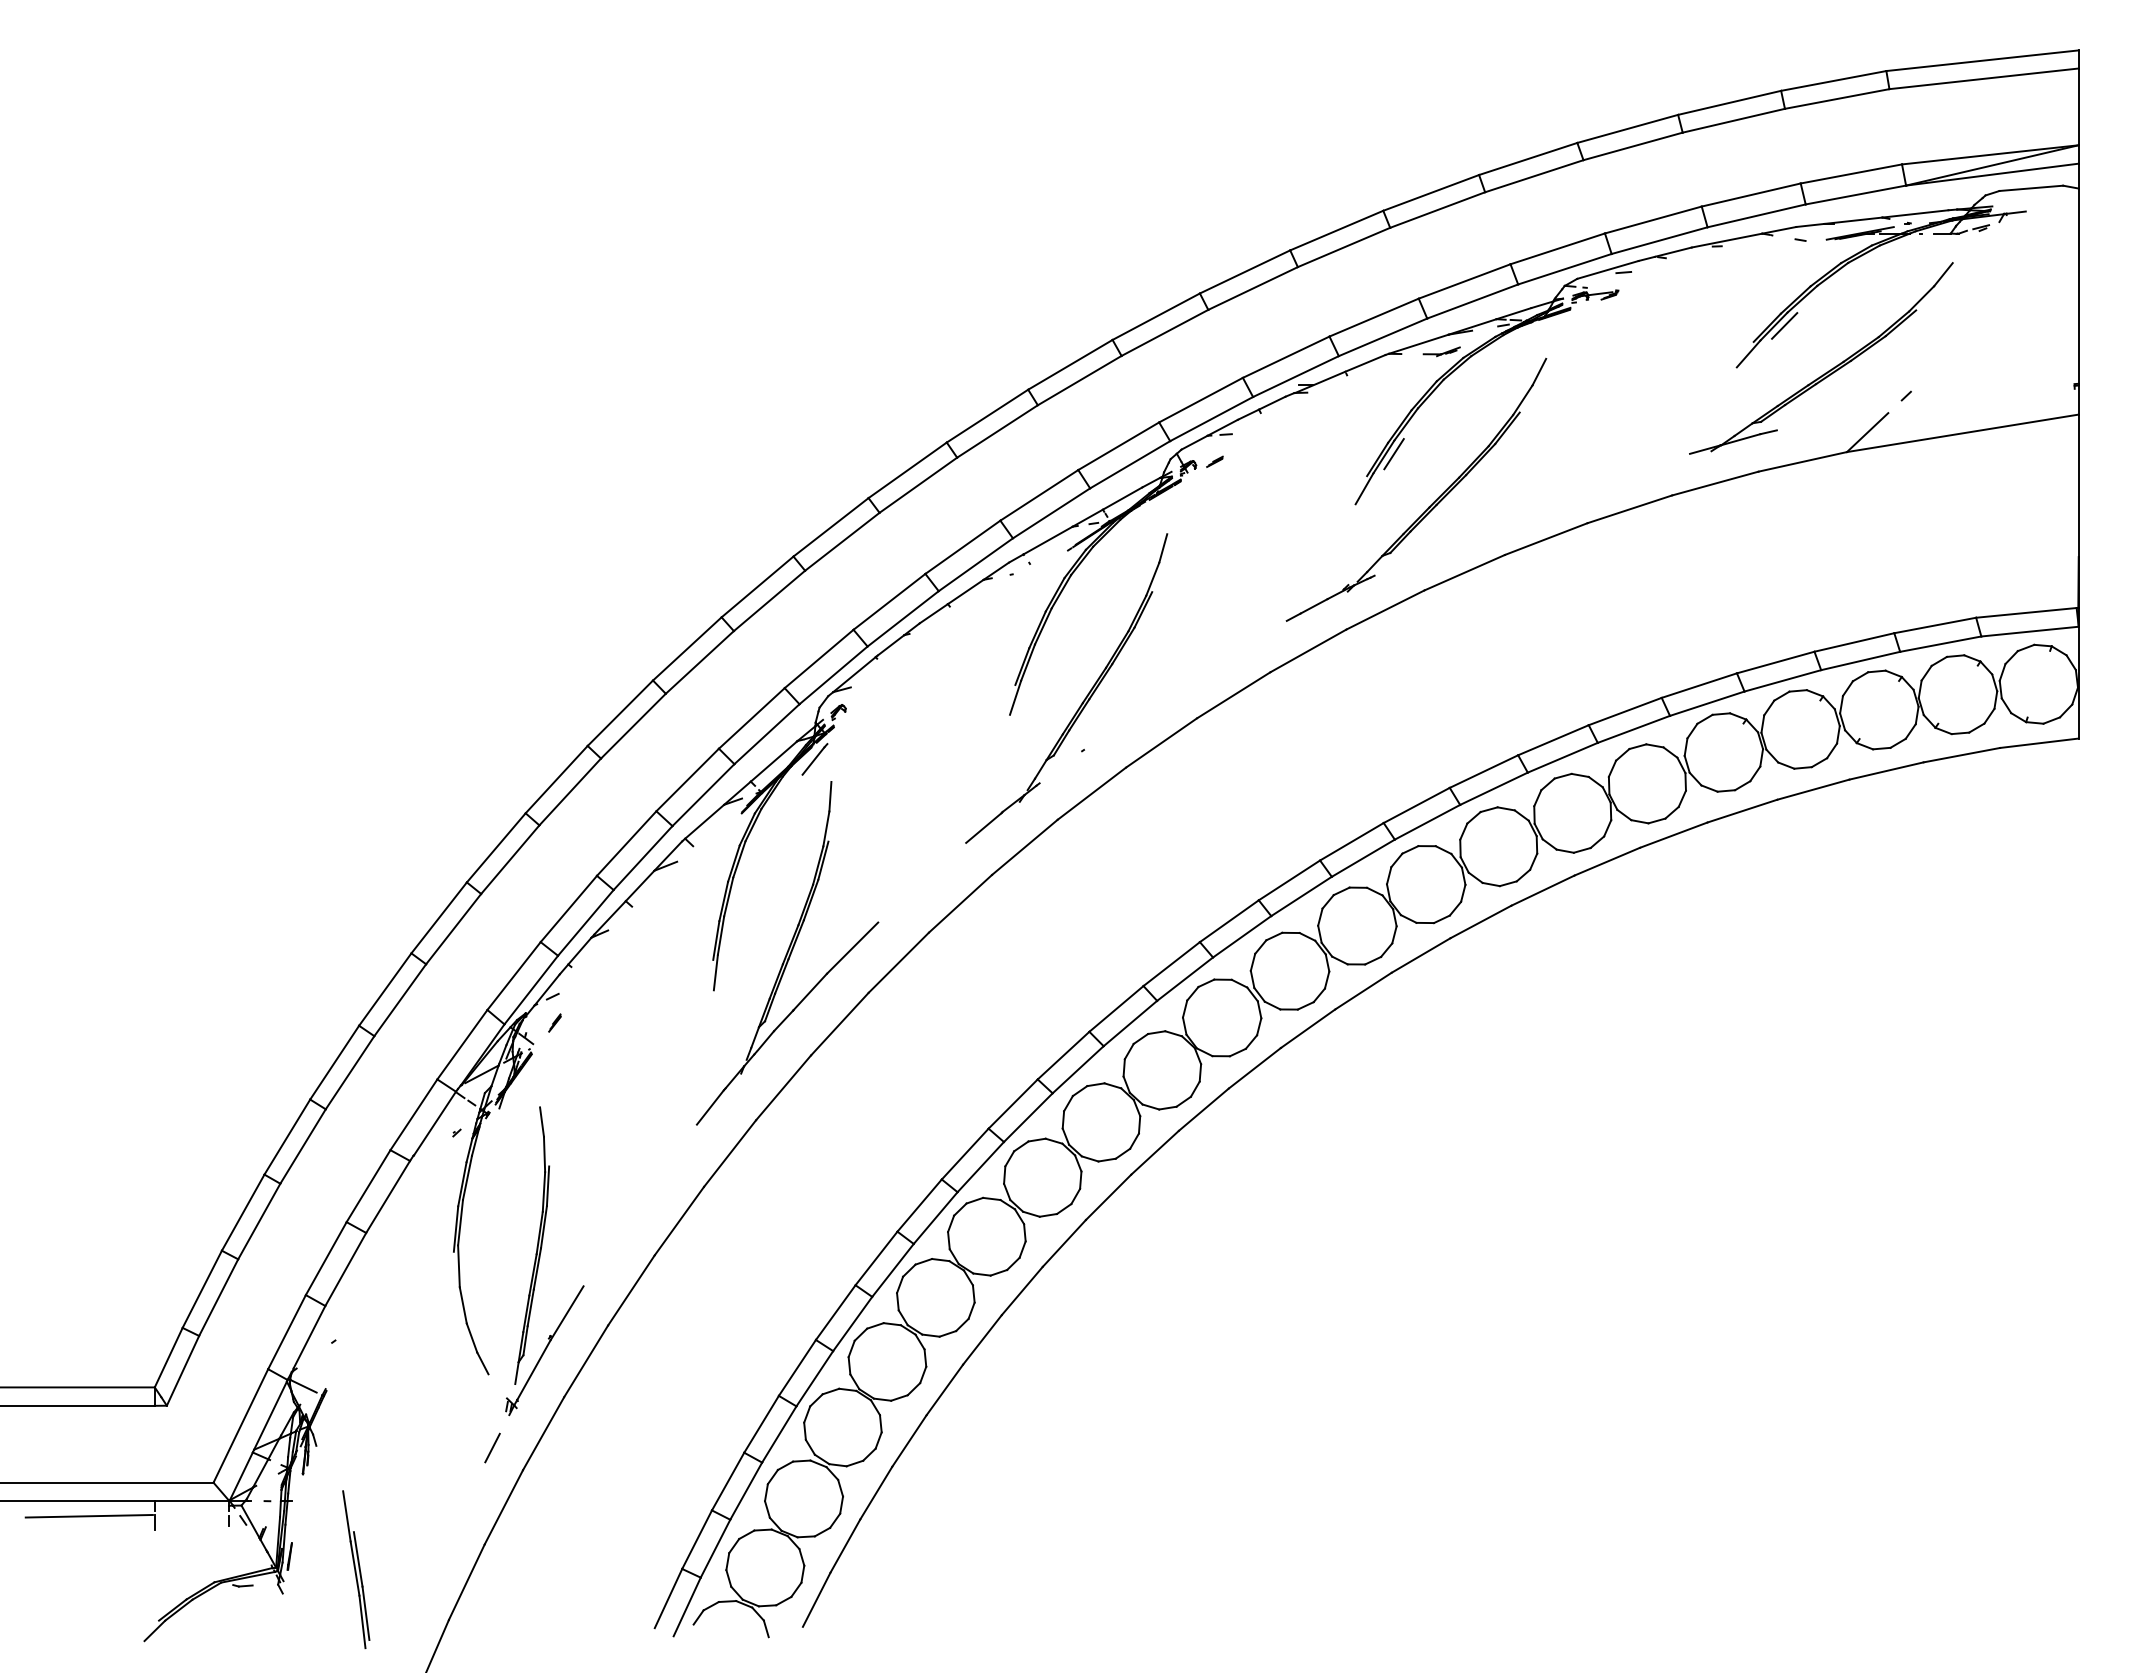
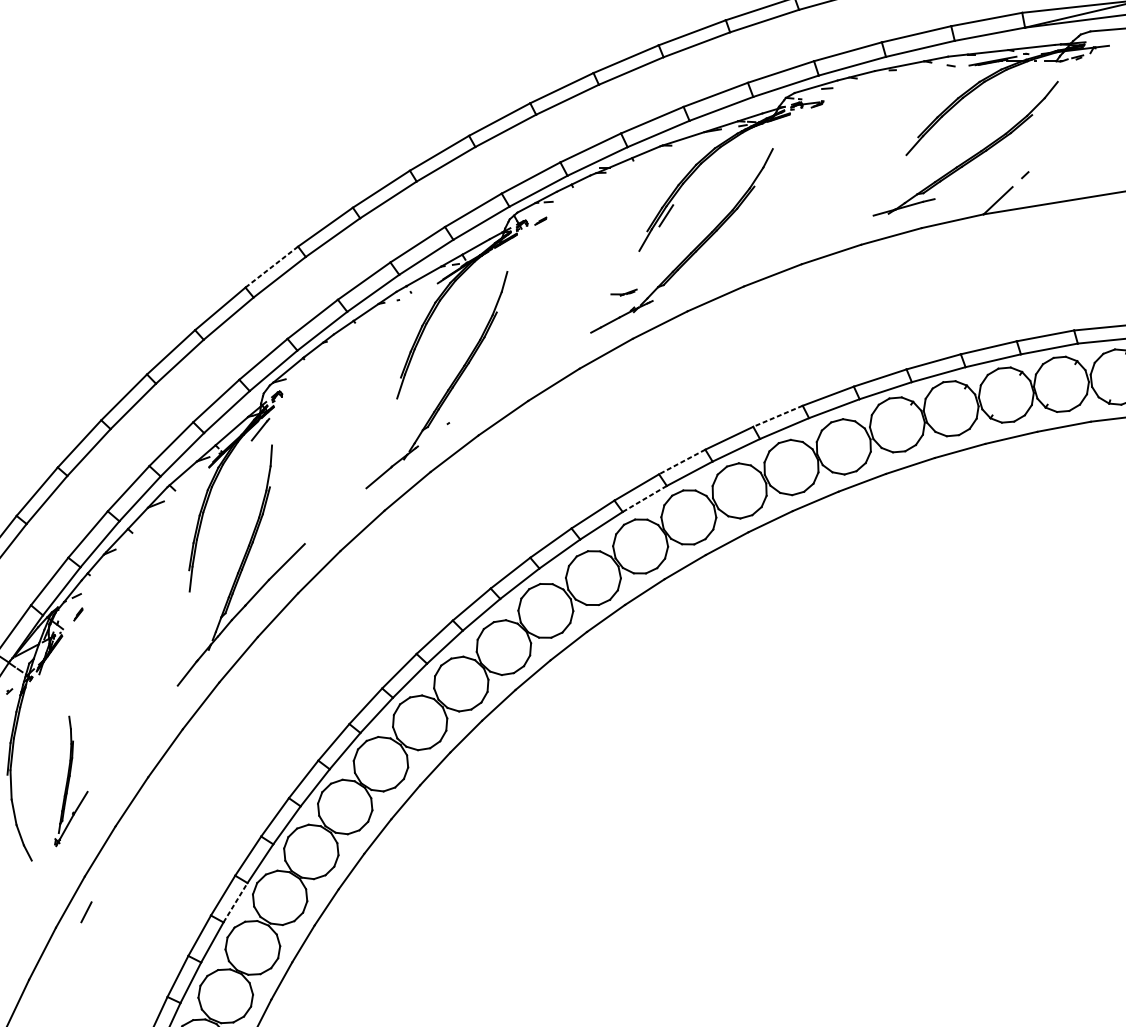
line: (1784, 325) -> (939, 125), removed
part: (1441, 351) -> (623, 292), moved
line: (831, 527) -> (272, 267), solid -> dashed
line: (1553, 740) -> (778, 416), solid -> dashed
line: (1416, 805) -> (682, 462), solid -> dashed
line: (1363, 858) -> (644, 499), solid -> dashed
part: (544, 1261) -> (71, 781), size x0.6
line: (779, 1434) -> (235, 902), solid -> dashed
line: (492, 1447) -> (86, 911), moved

